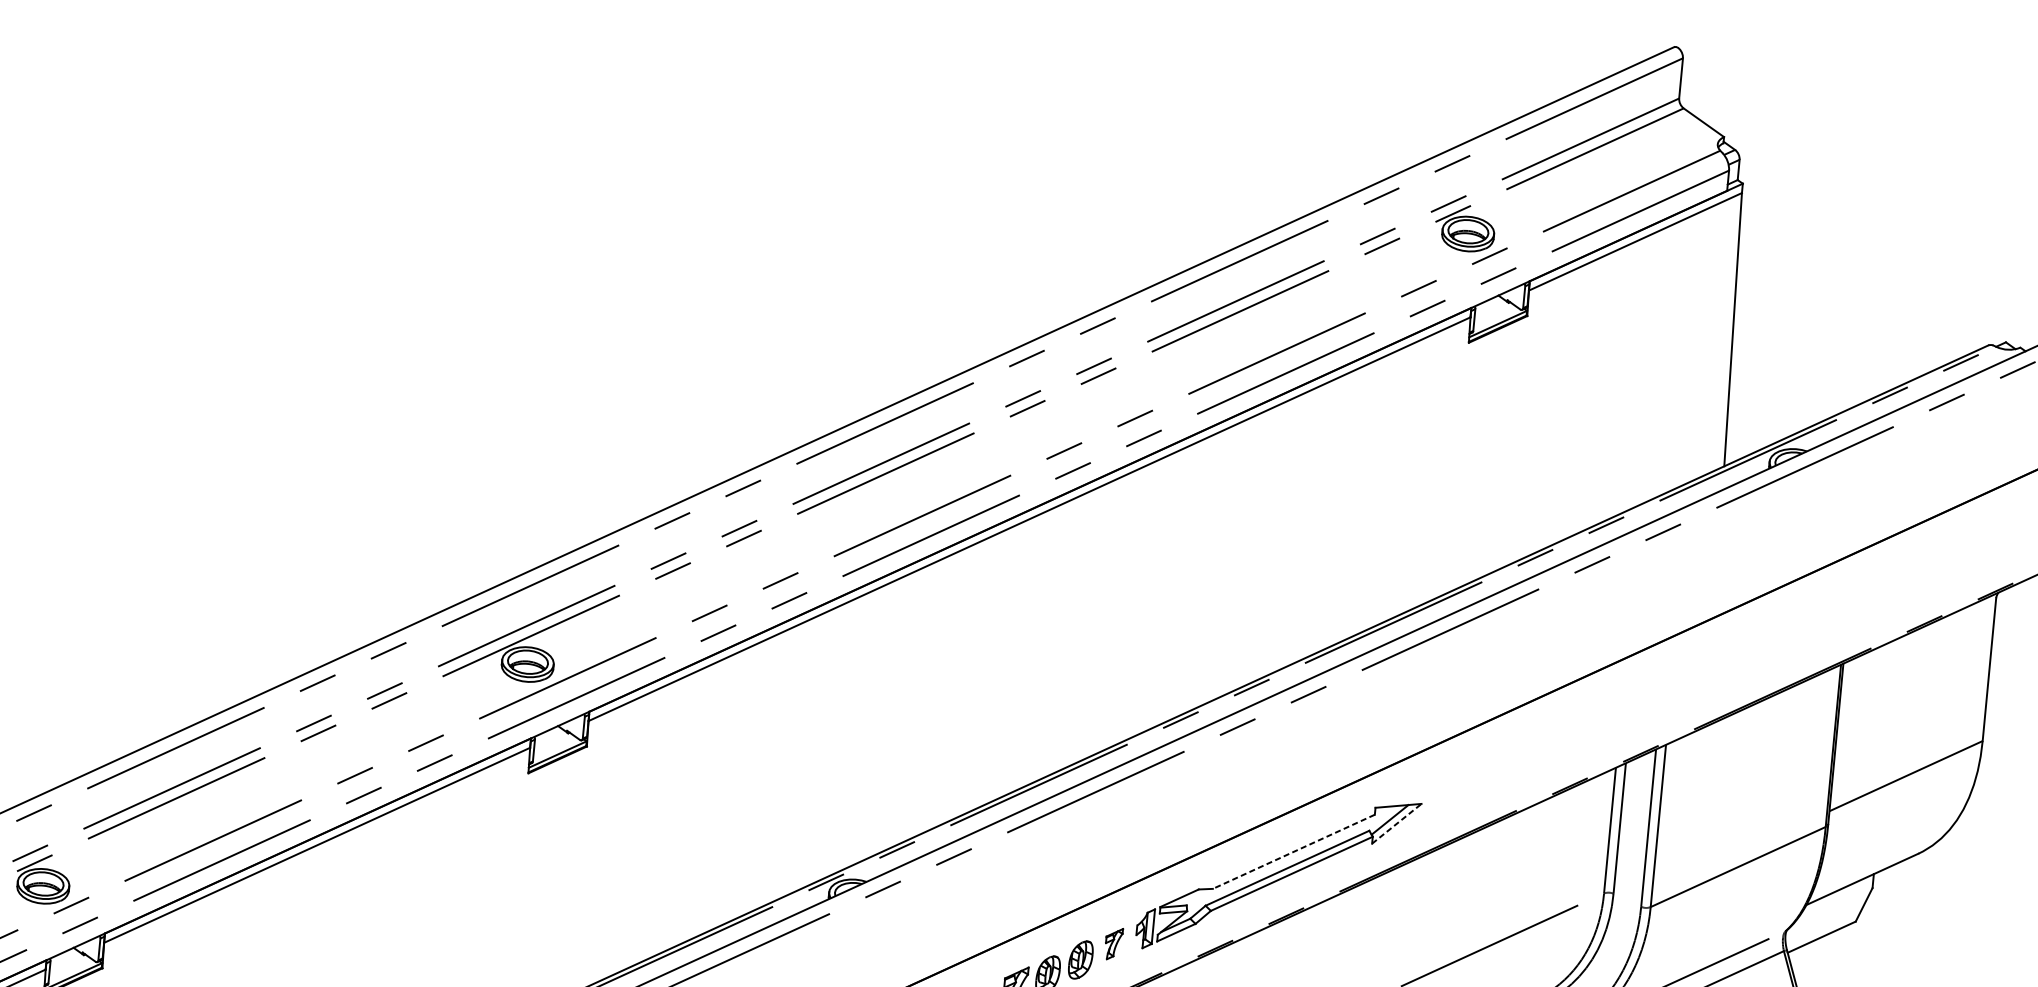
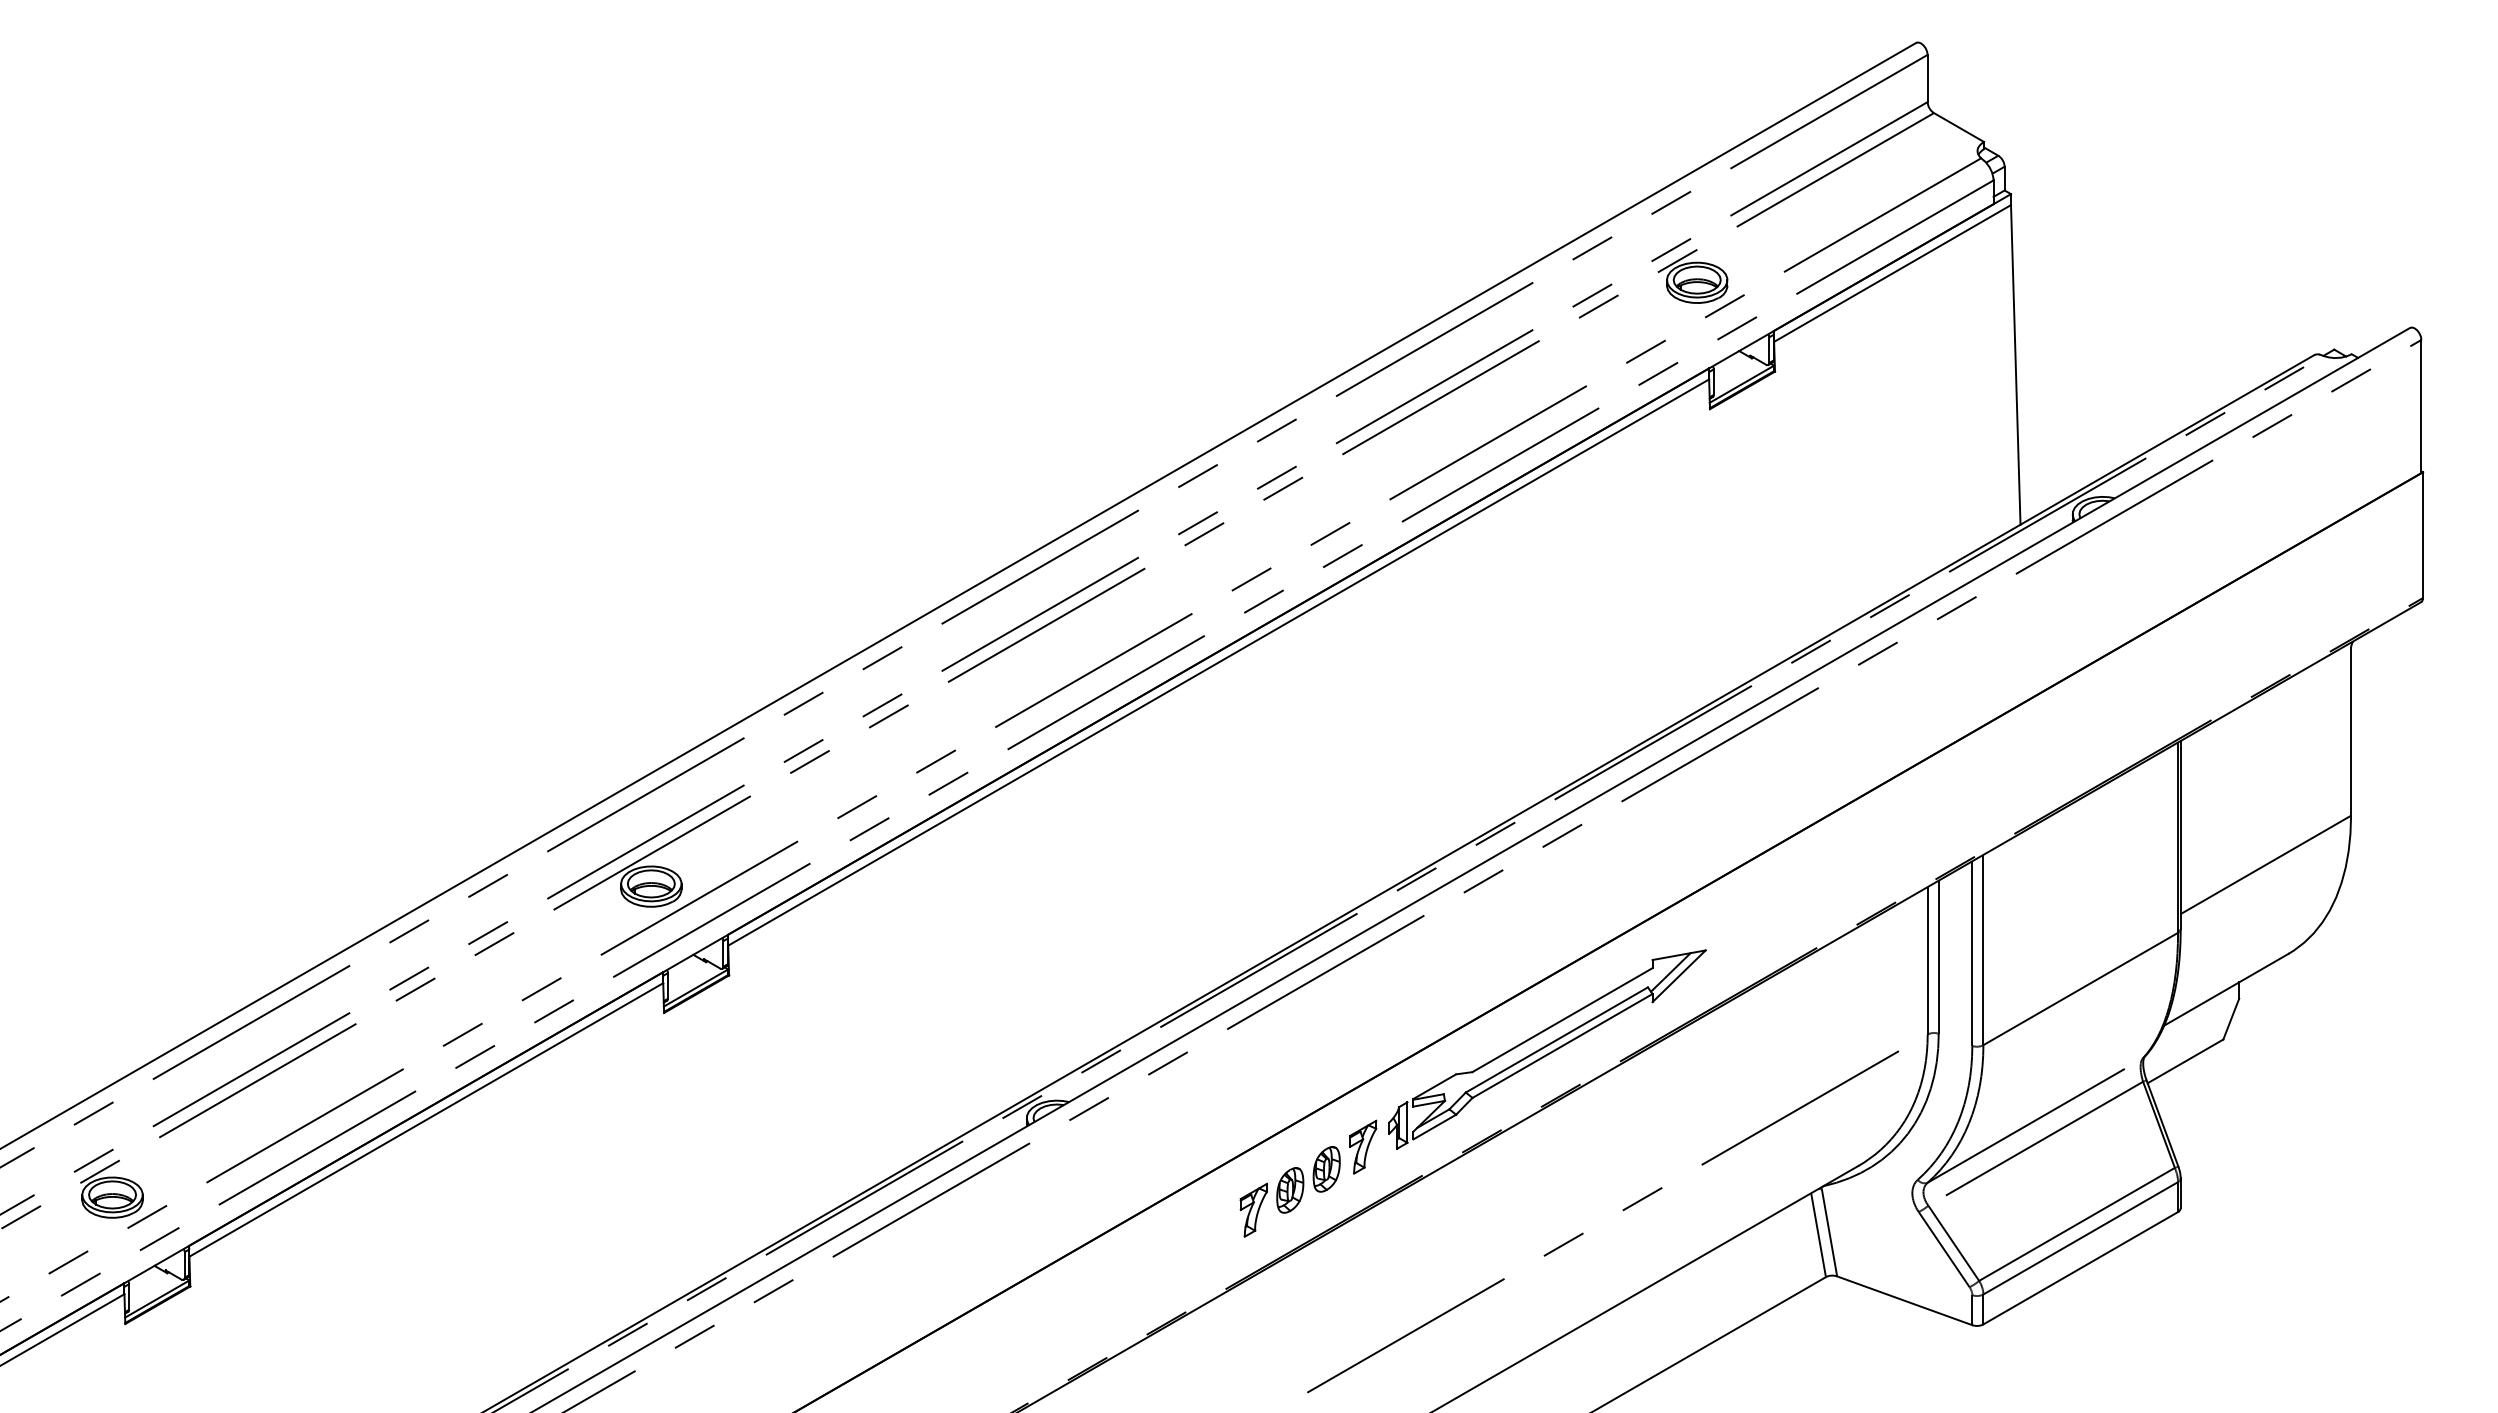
line: (1397, 823) -> (1679, 975), dashed -> solid
line: (1293, 852) -> (1562, 1020), dashed -> solid
part: (1114, 943) -> (1363, 1146), size x1.43

